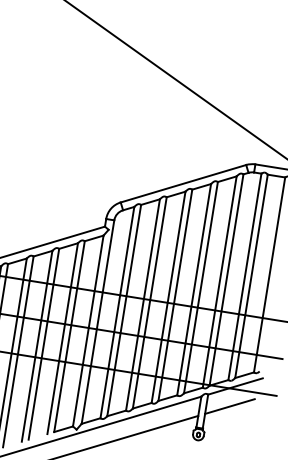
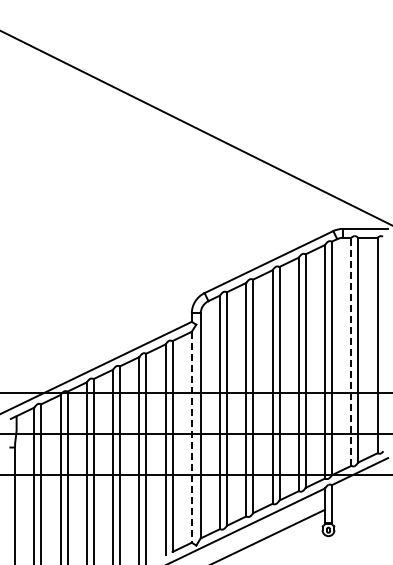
line: (245, 276) -> (351, 351), solid -> dashed
line: (87, 331) -> (191, 437), solid -> dashed
line: (230, 405) -> (357, 493), removed

